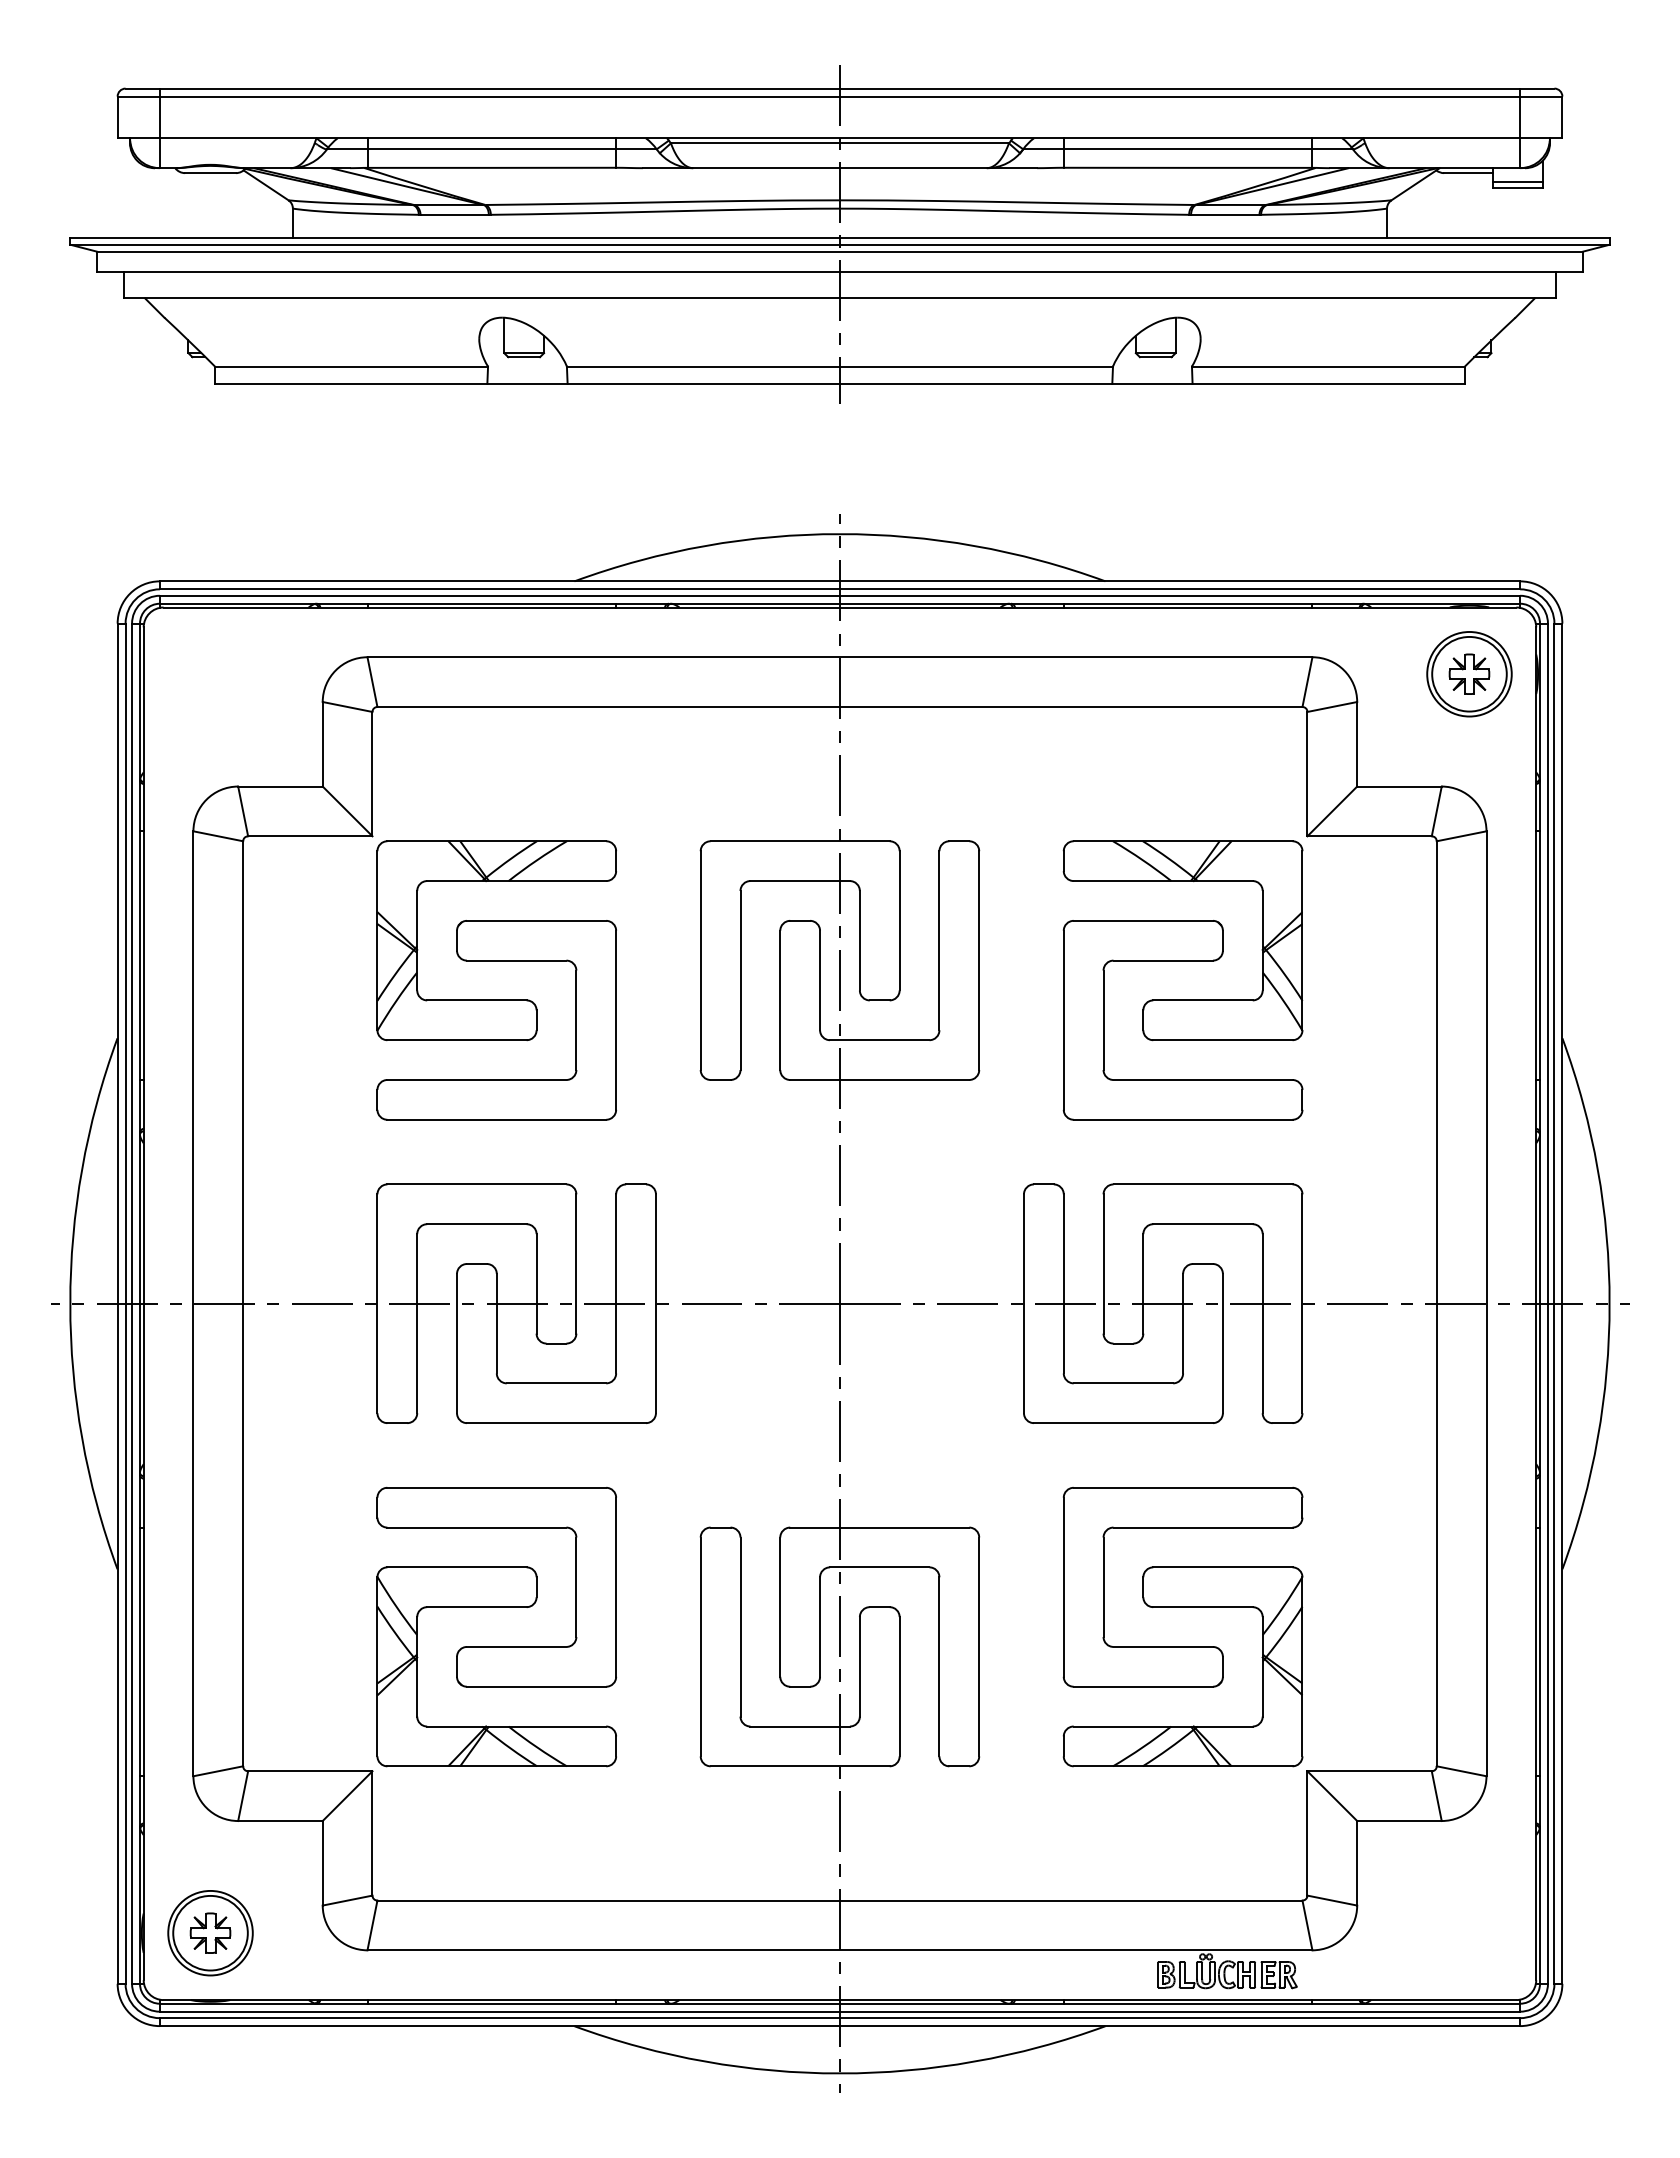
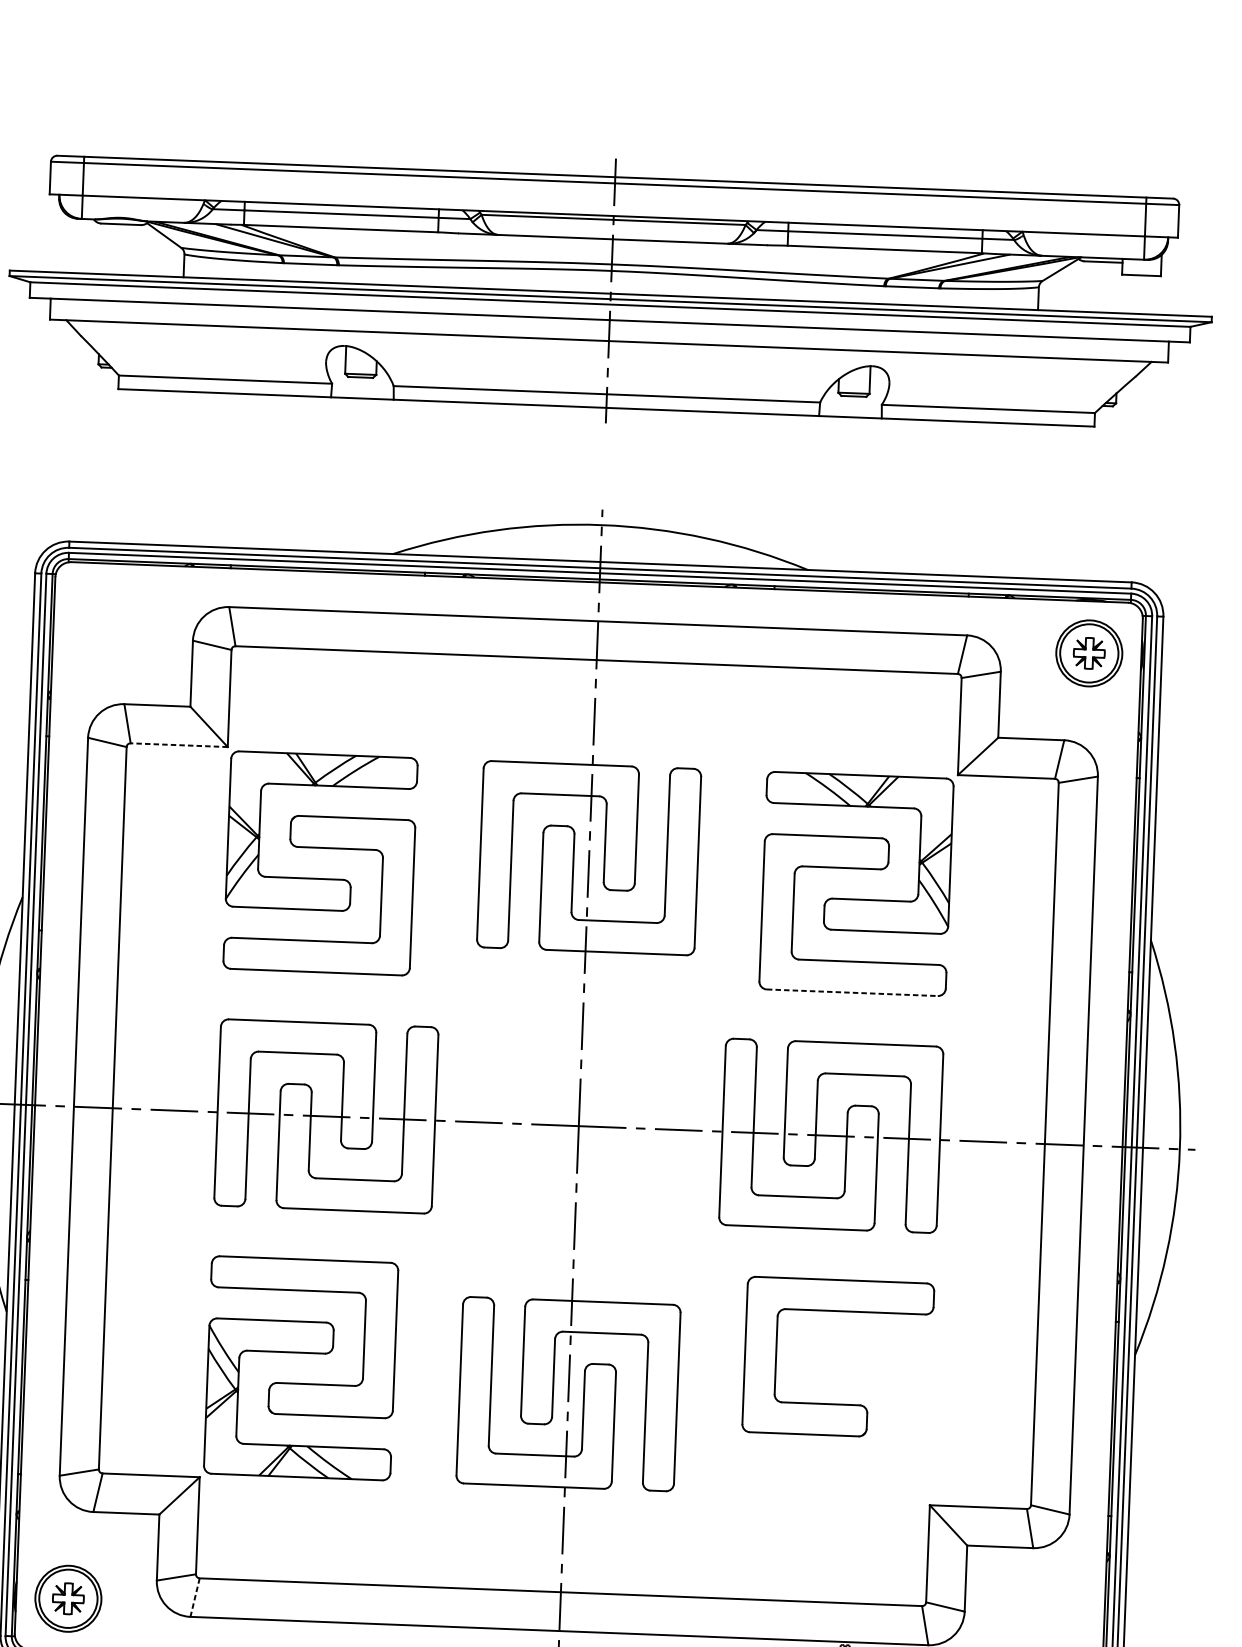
line: (1517, 181) -> (1141, 270), removed
line: (309, 836) -> (178, 745), solid -> dashed
line: (1183, 1119) -> (852, 992), solid -> dashed
part: (1182, 1607) -> (837, 1373), removed
line: (372, 1925) -> (195, 1597), solid -> dashed

